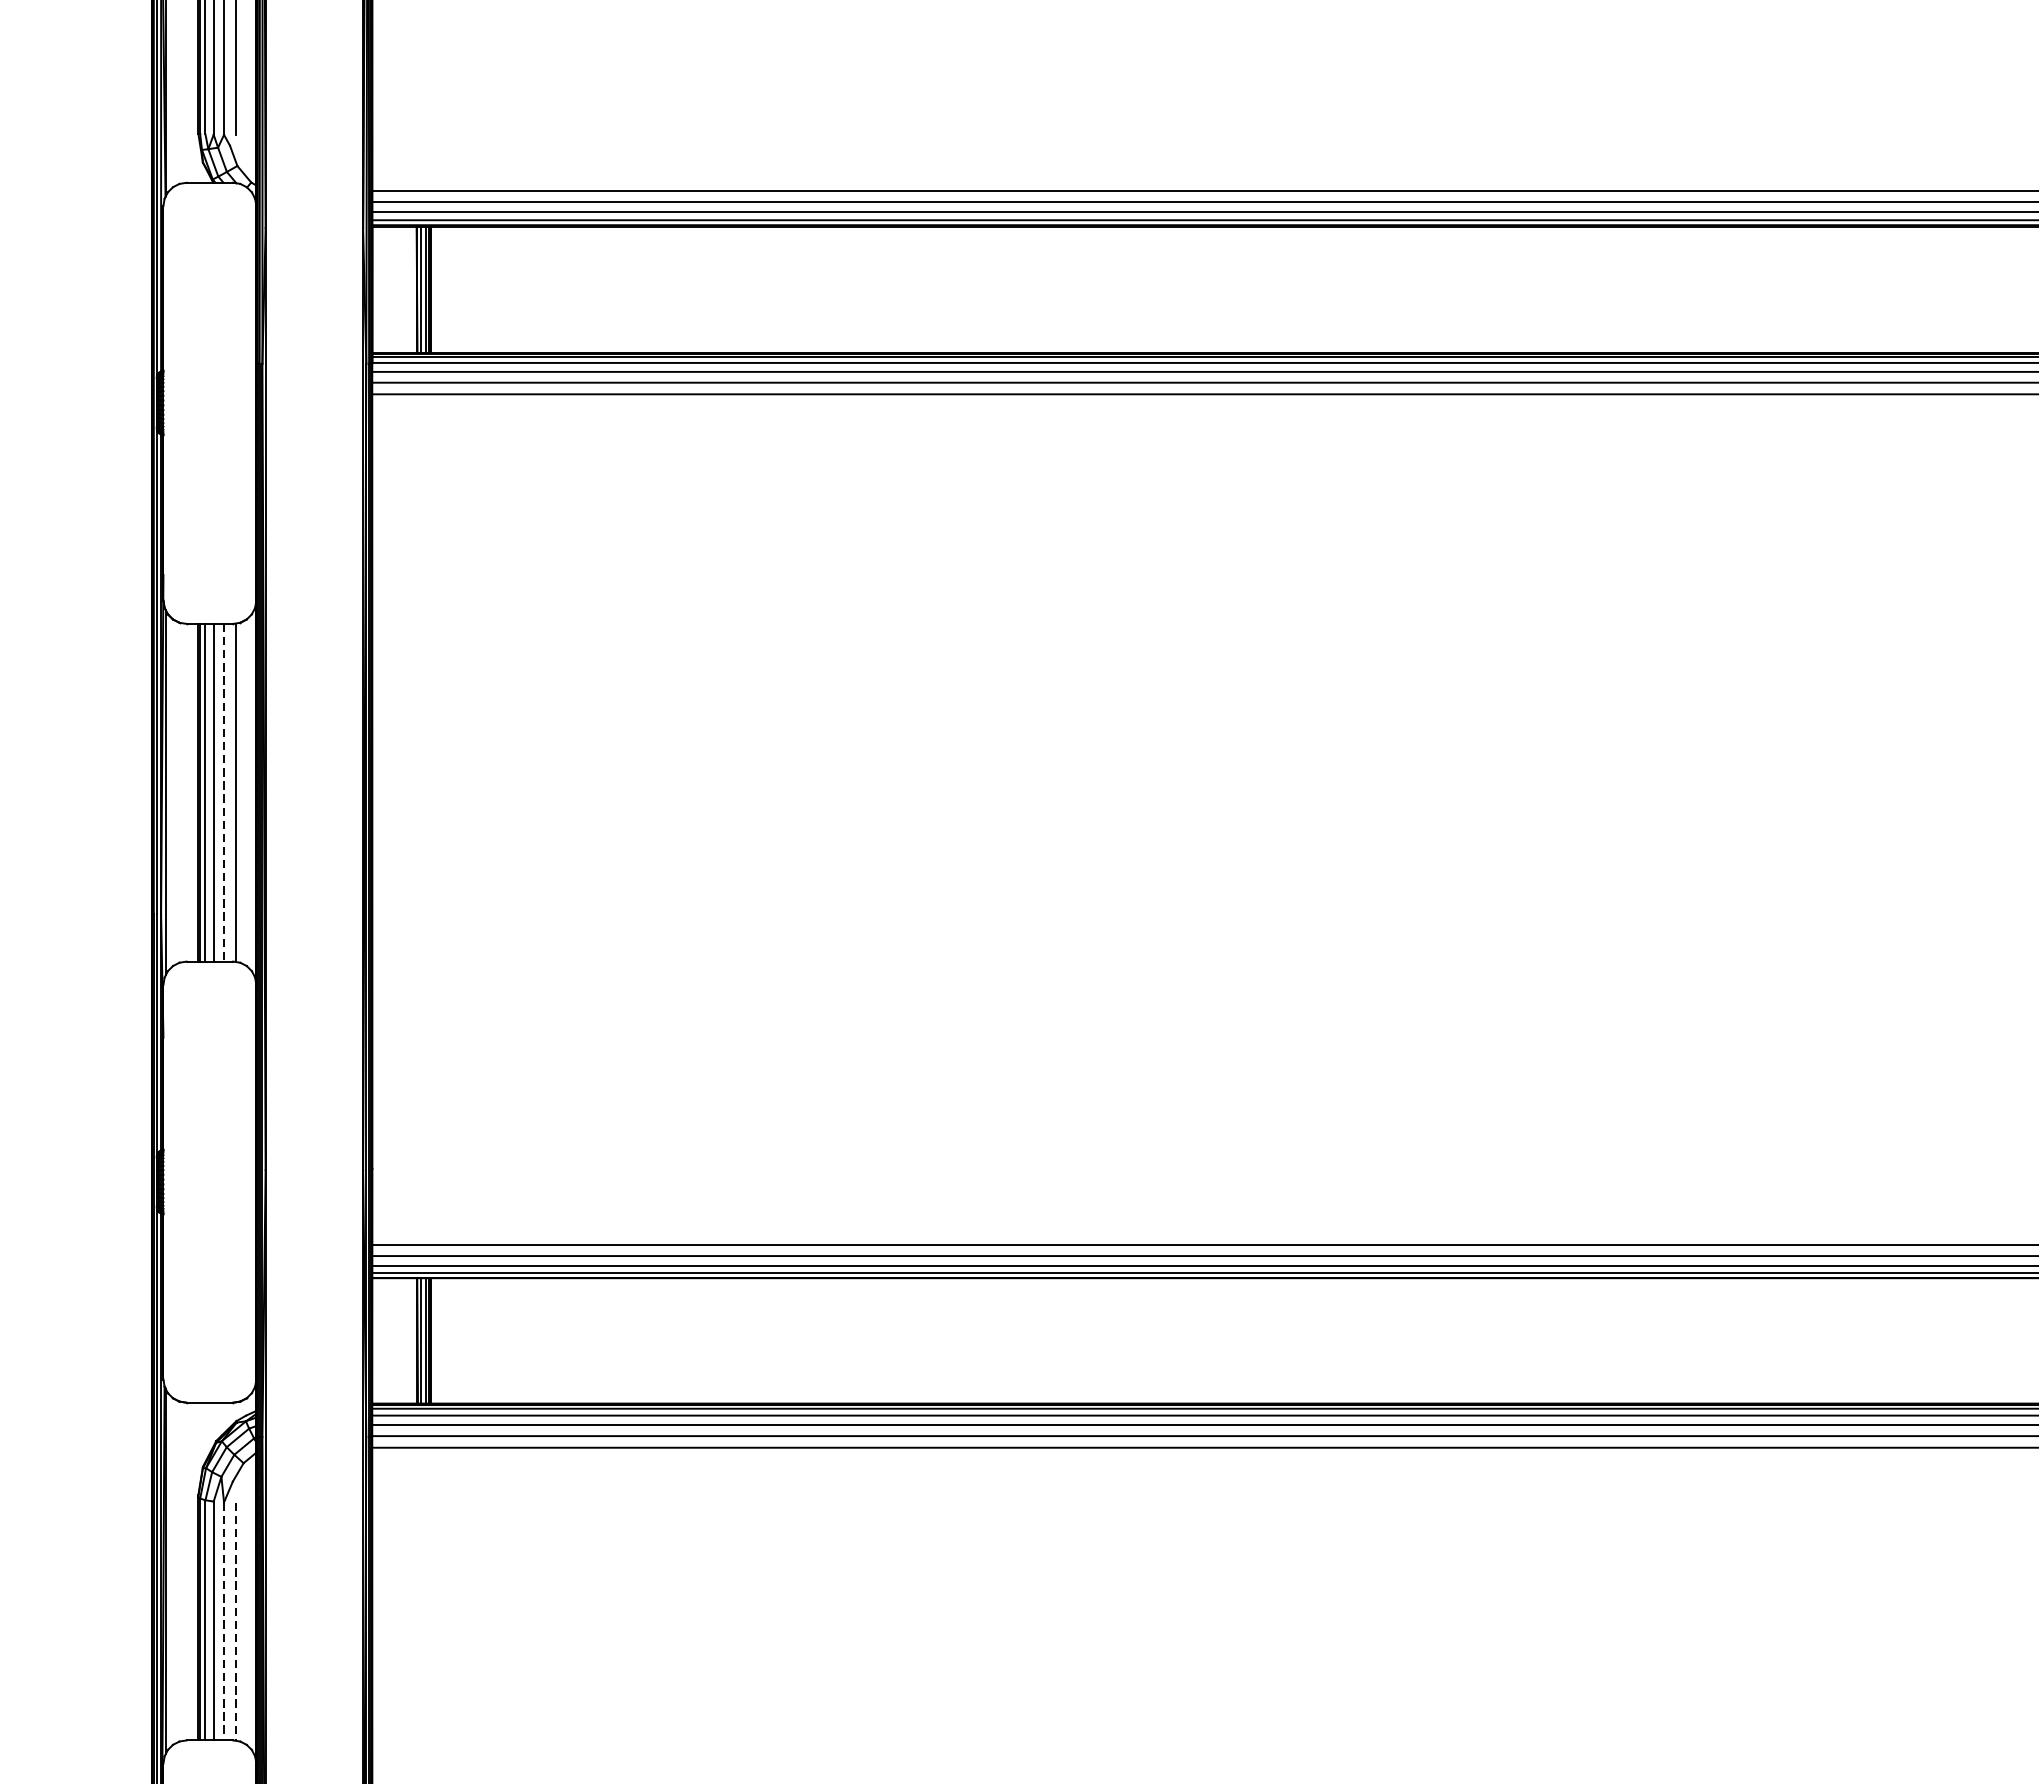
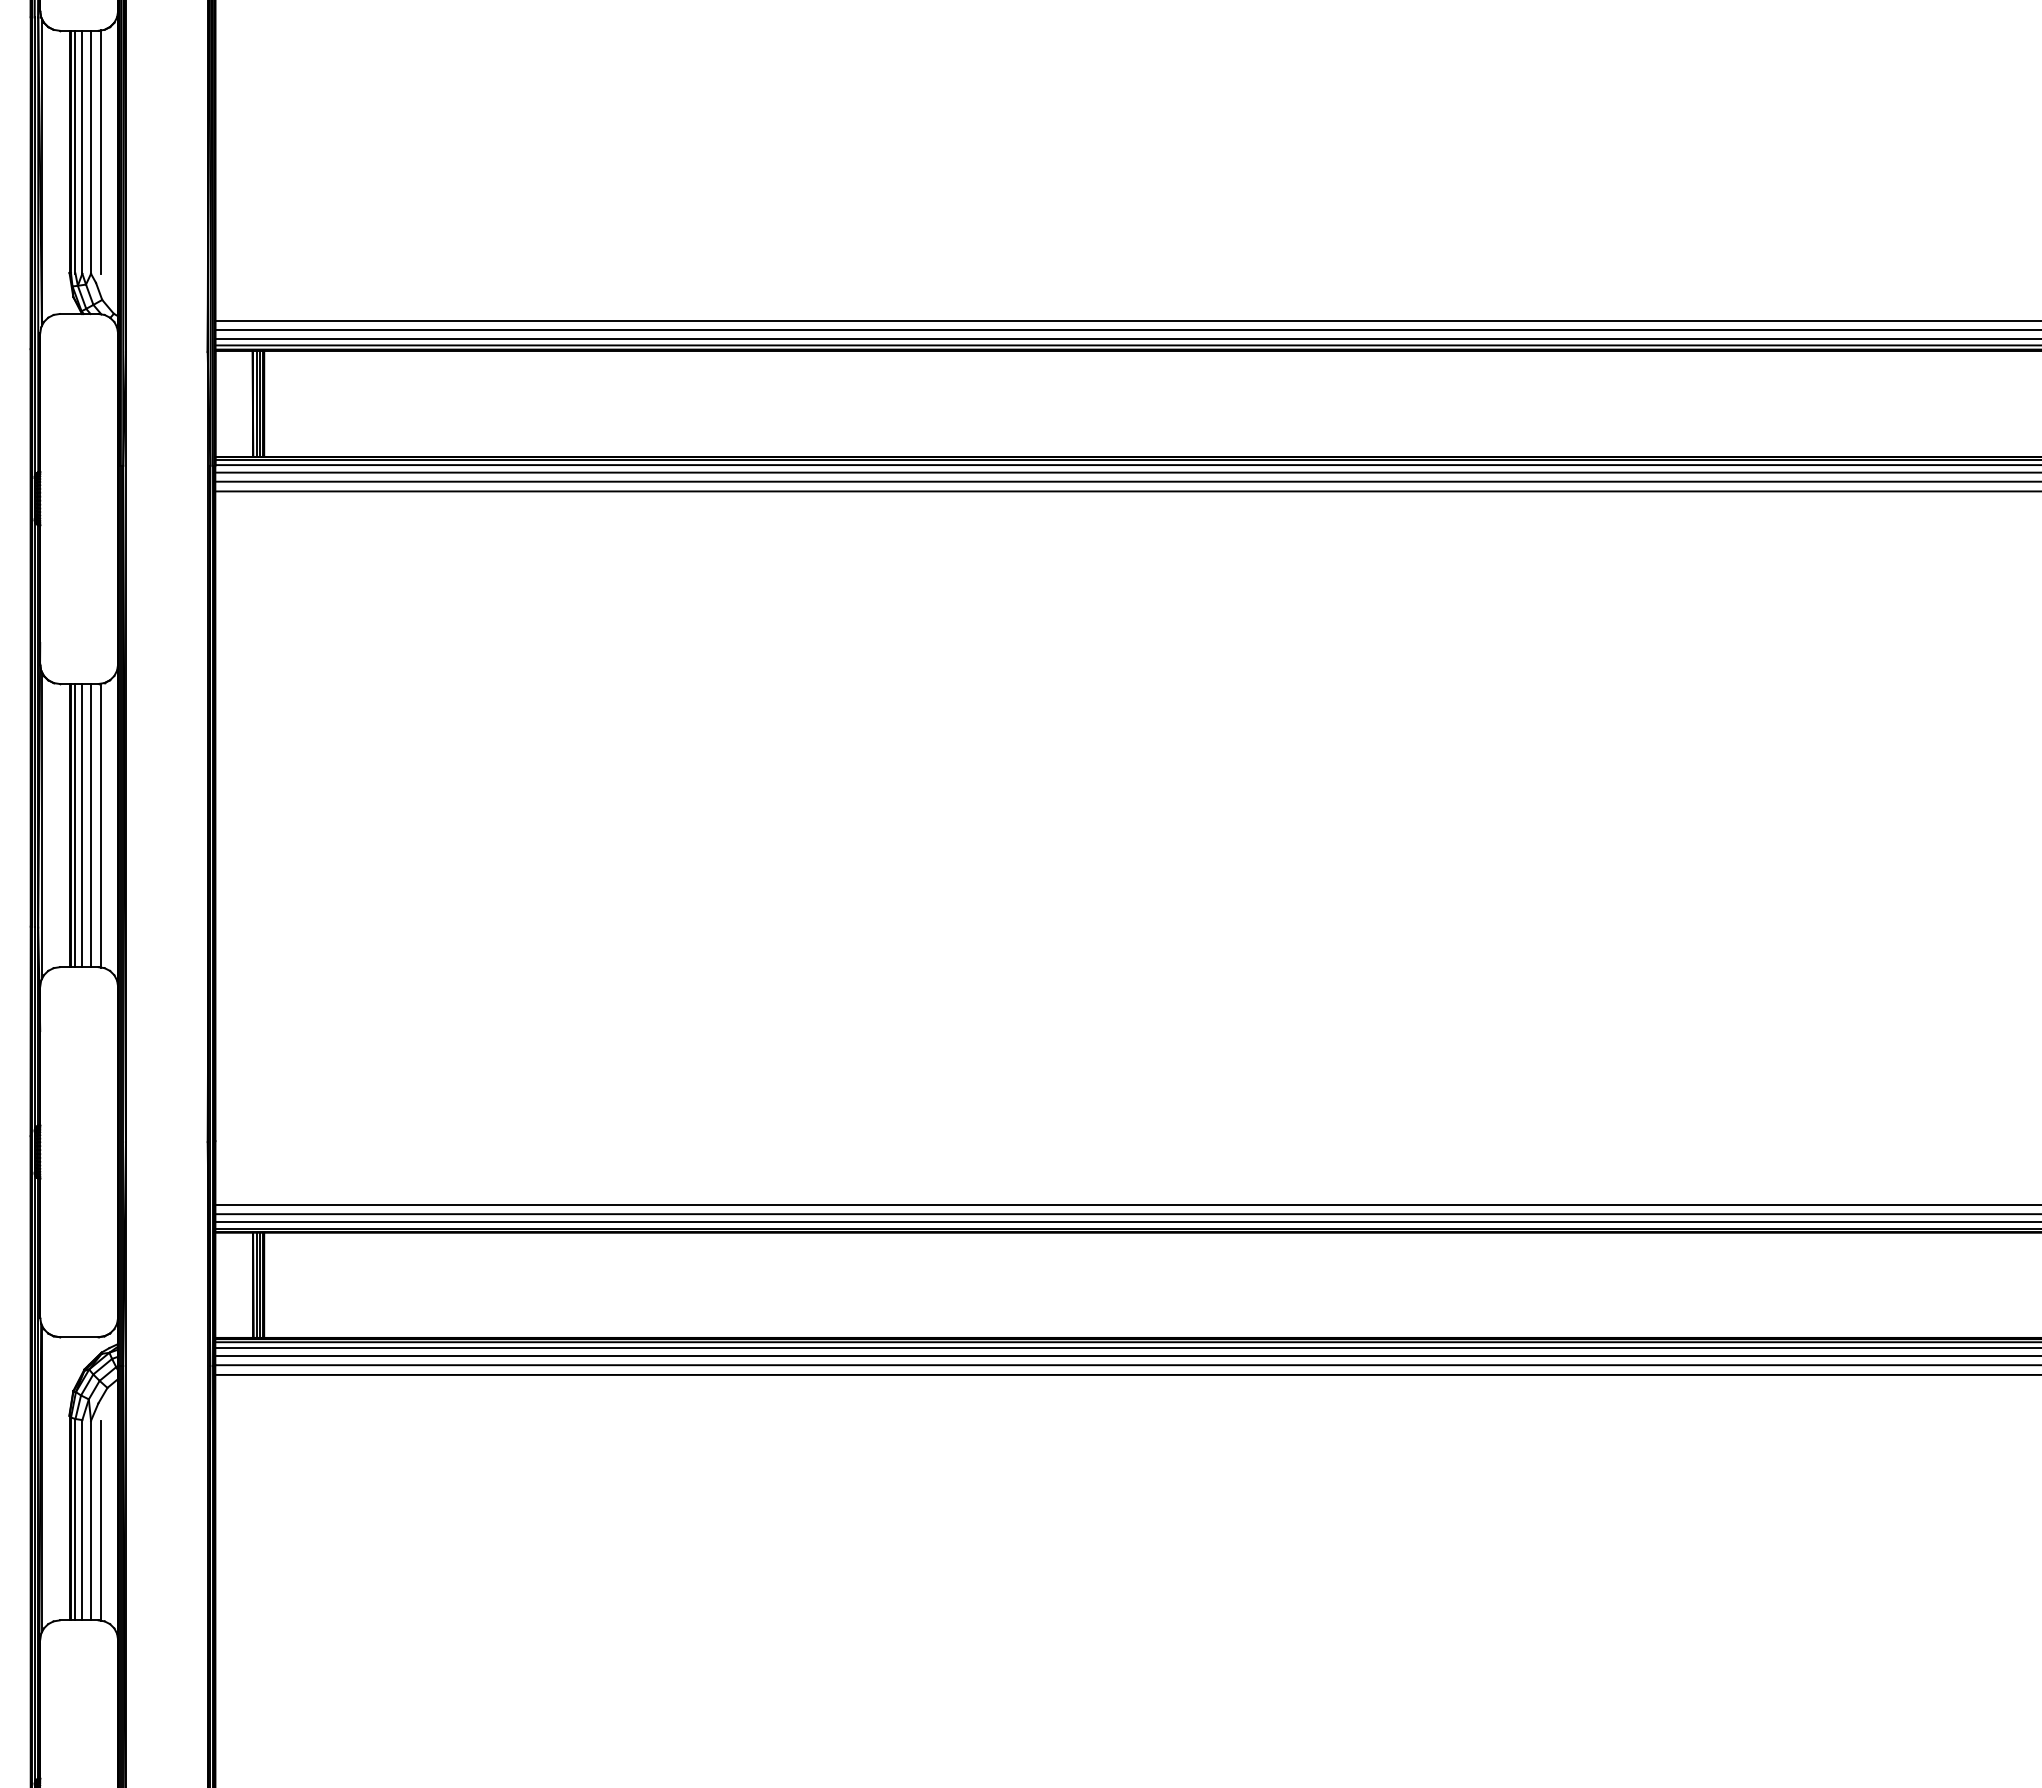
line: (224, 792) -> (91, 825), dashed -> solid
line: (224, 1621) -> (91, 1520), dashed -> solid
line: (235, 1621) -> (100, 1520), dashed -> solid

